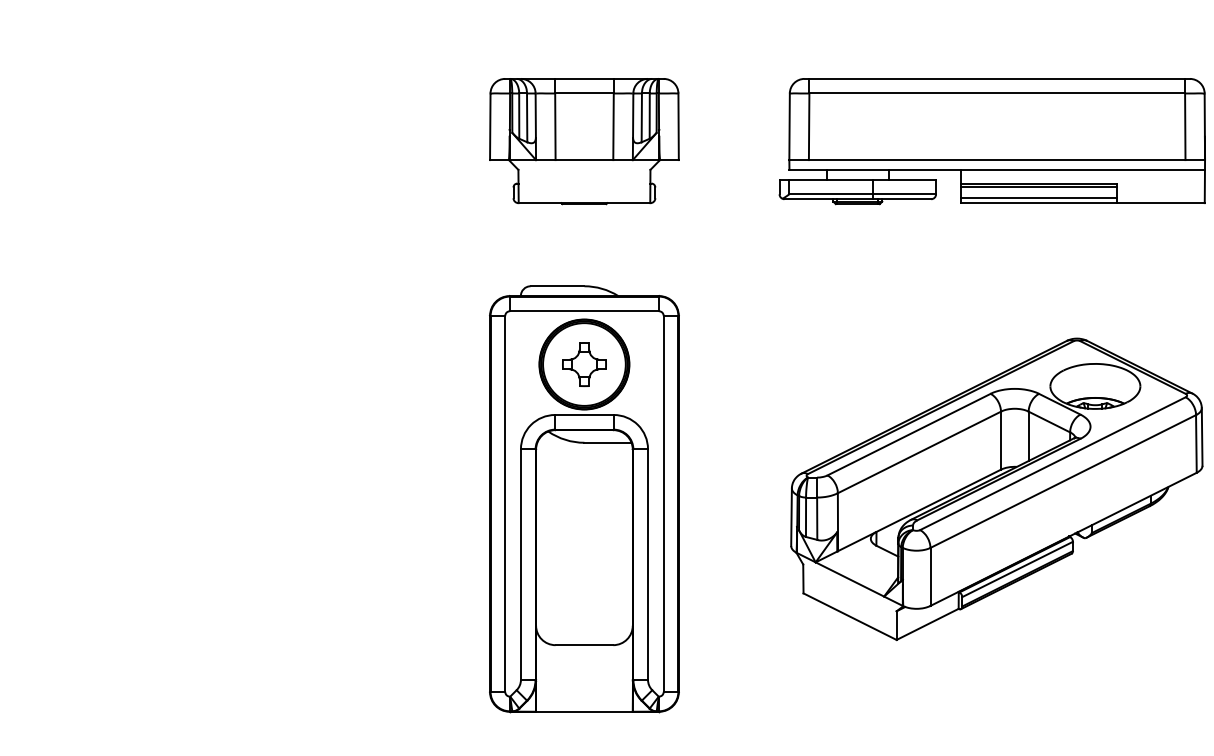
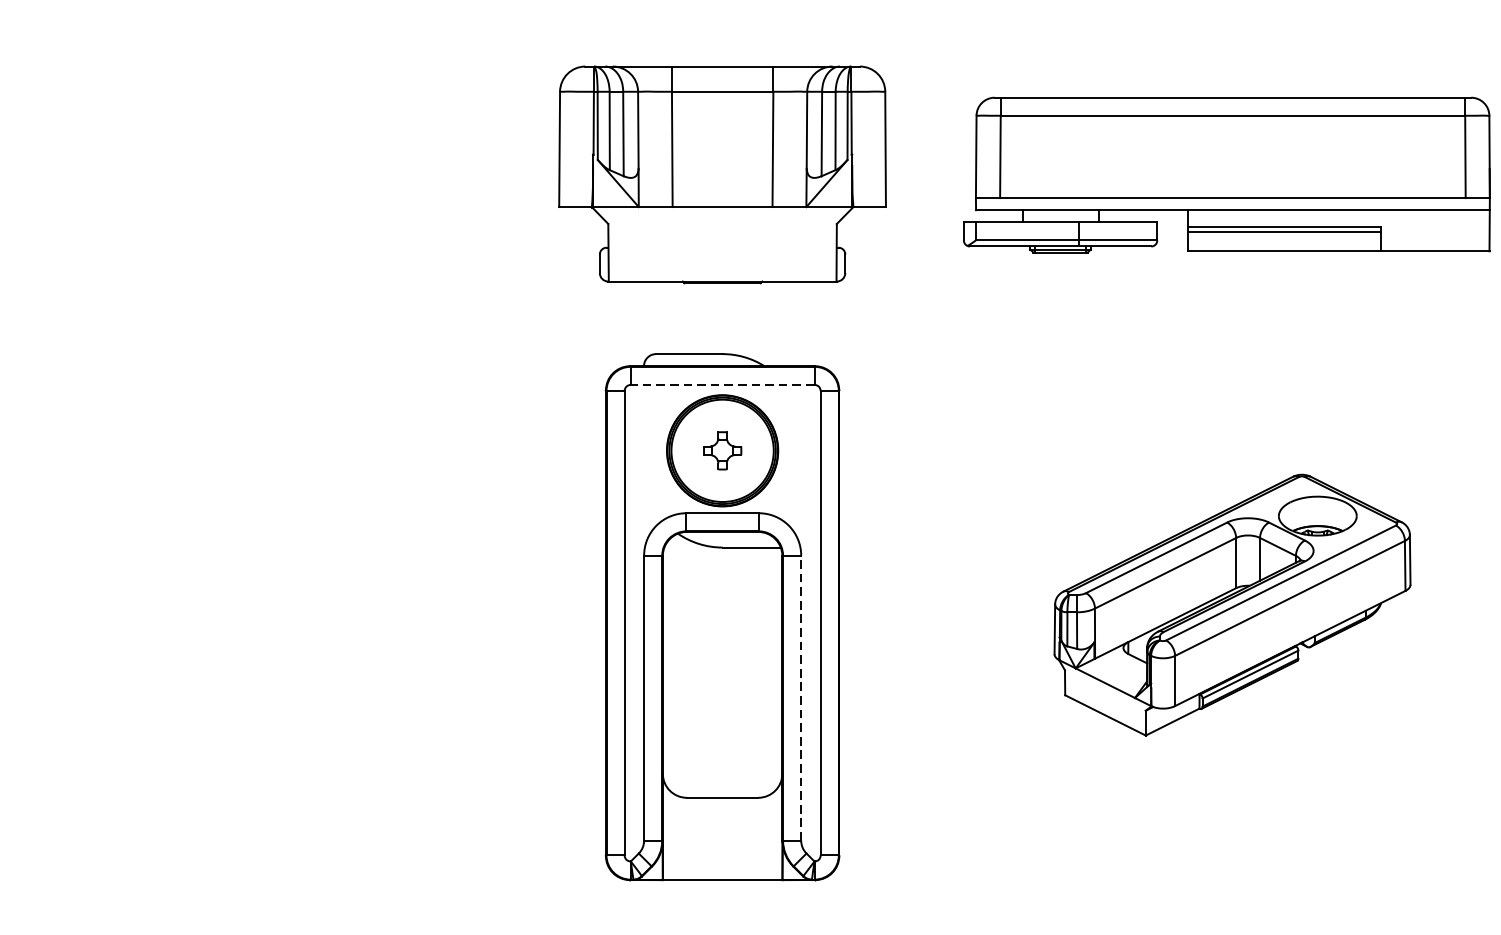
part: (584, 141) -> (722, 175), size x1.4
line: (1038, 198) -> (1283, 245), removed
line: (583, 311) -> (721, 385), solid -> dashed
part: (584, 364) -> (722, 450), size x0.7
part: (996, 489) -> (1232, 605), size x0.7
line: (648, 564) -> (801, 698), solid -> dashed

